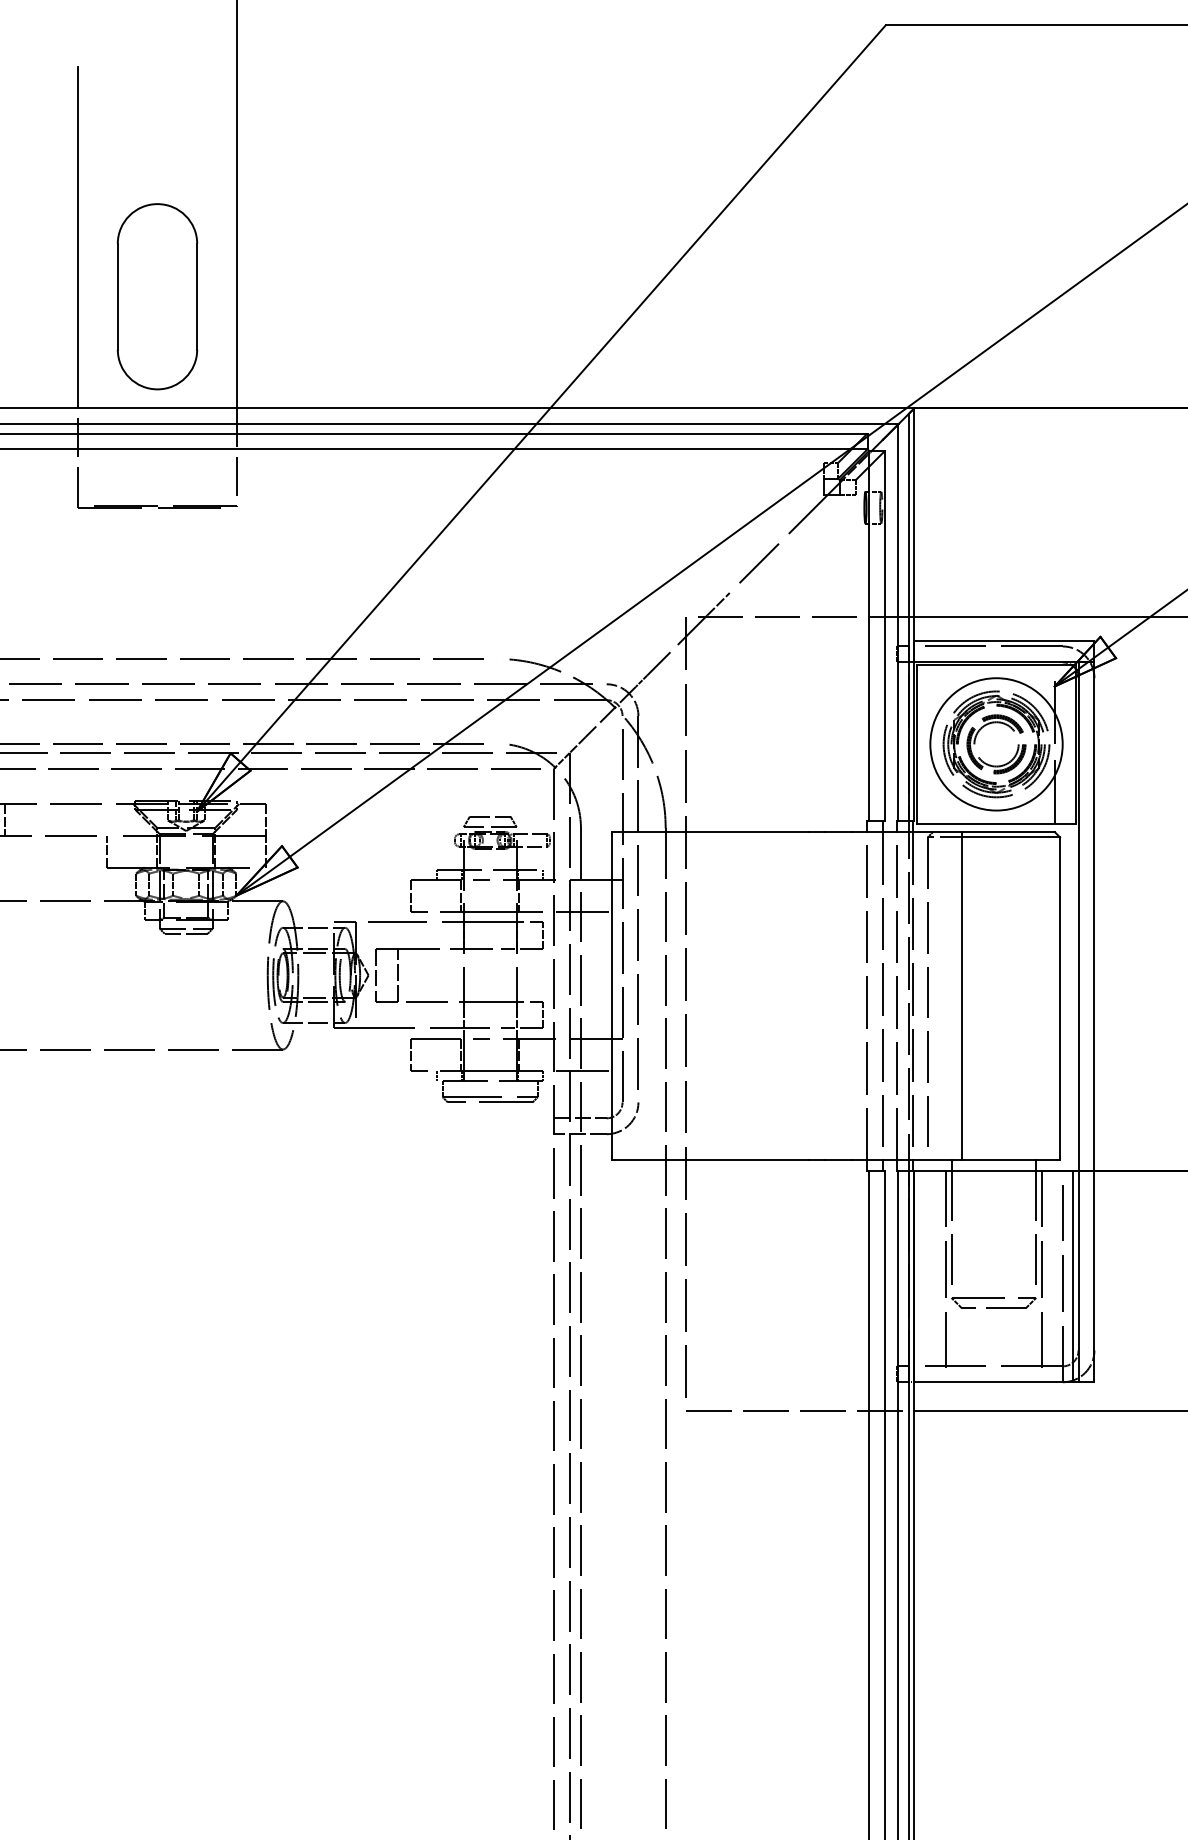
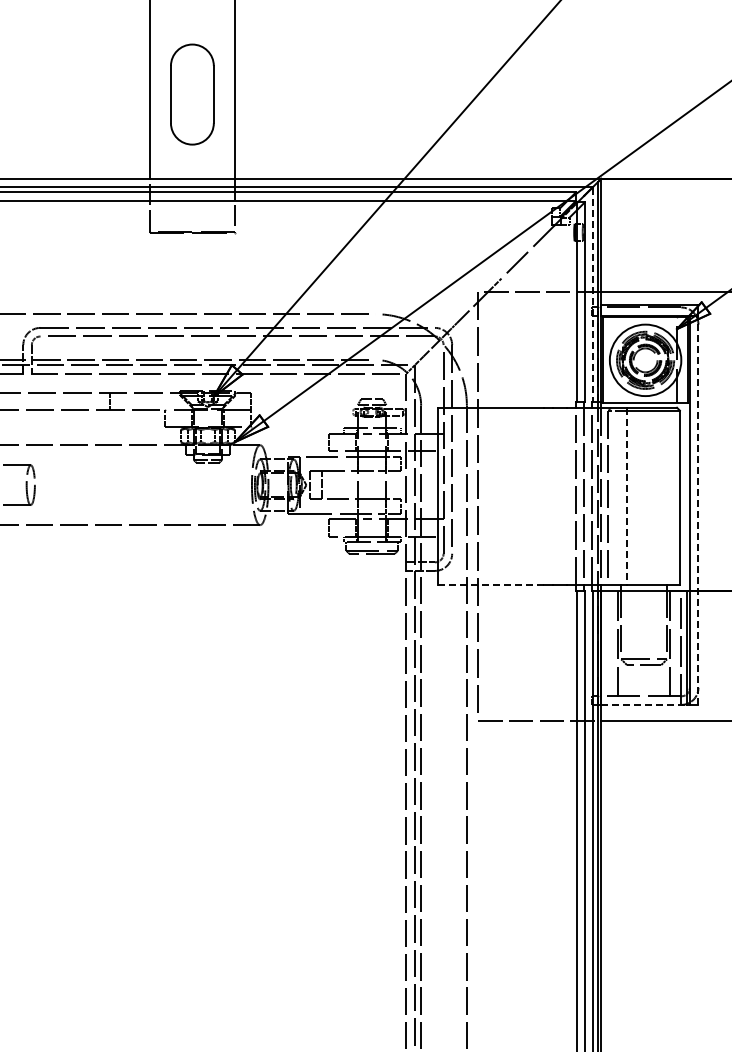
part: (157, 296) -> (192, 94), moved
line: (898, 624) -> (592, 295), solid -> dashed
line: (963, 996) -> (627, 496), solid -> dashed
line: (1094, 1020) -> (698, 509), solid -> dashed
line: (709, 1161) -> (490, 585), solid -> dashed
line: (994, 1381) -> (644, 704), solid -> dashed

